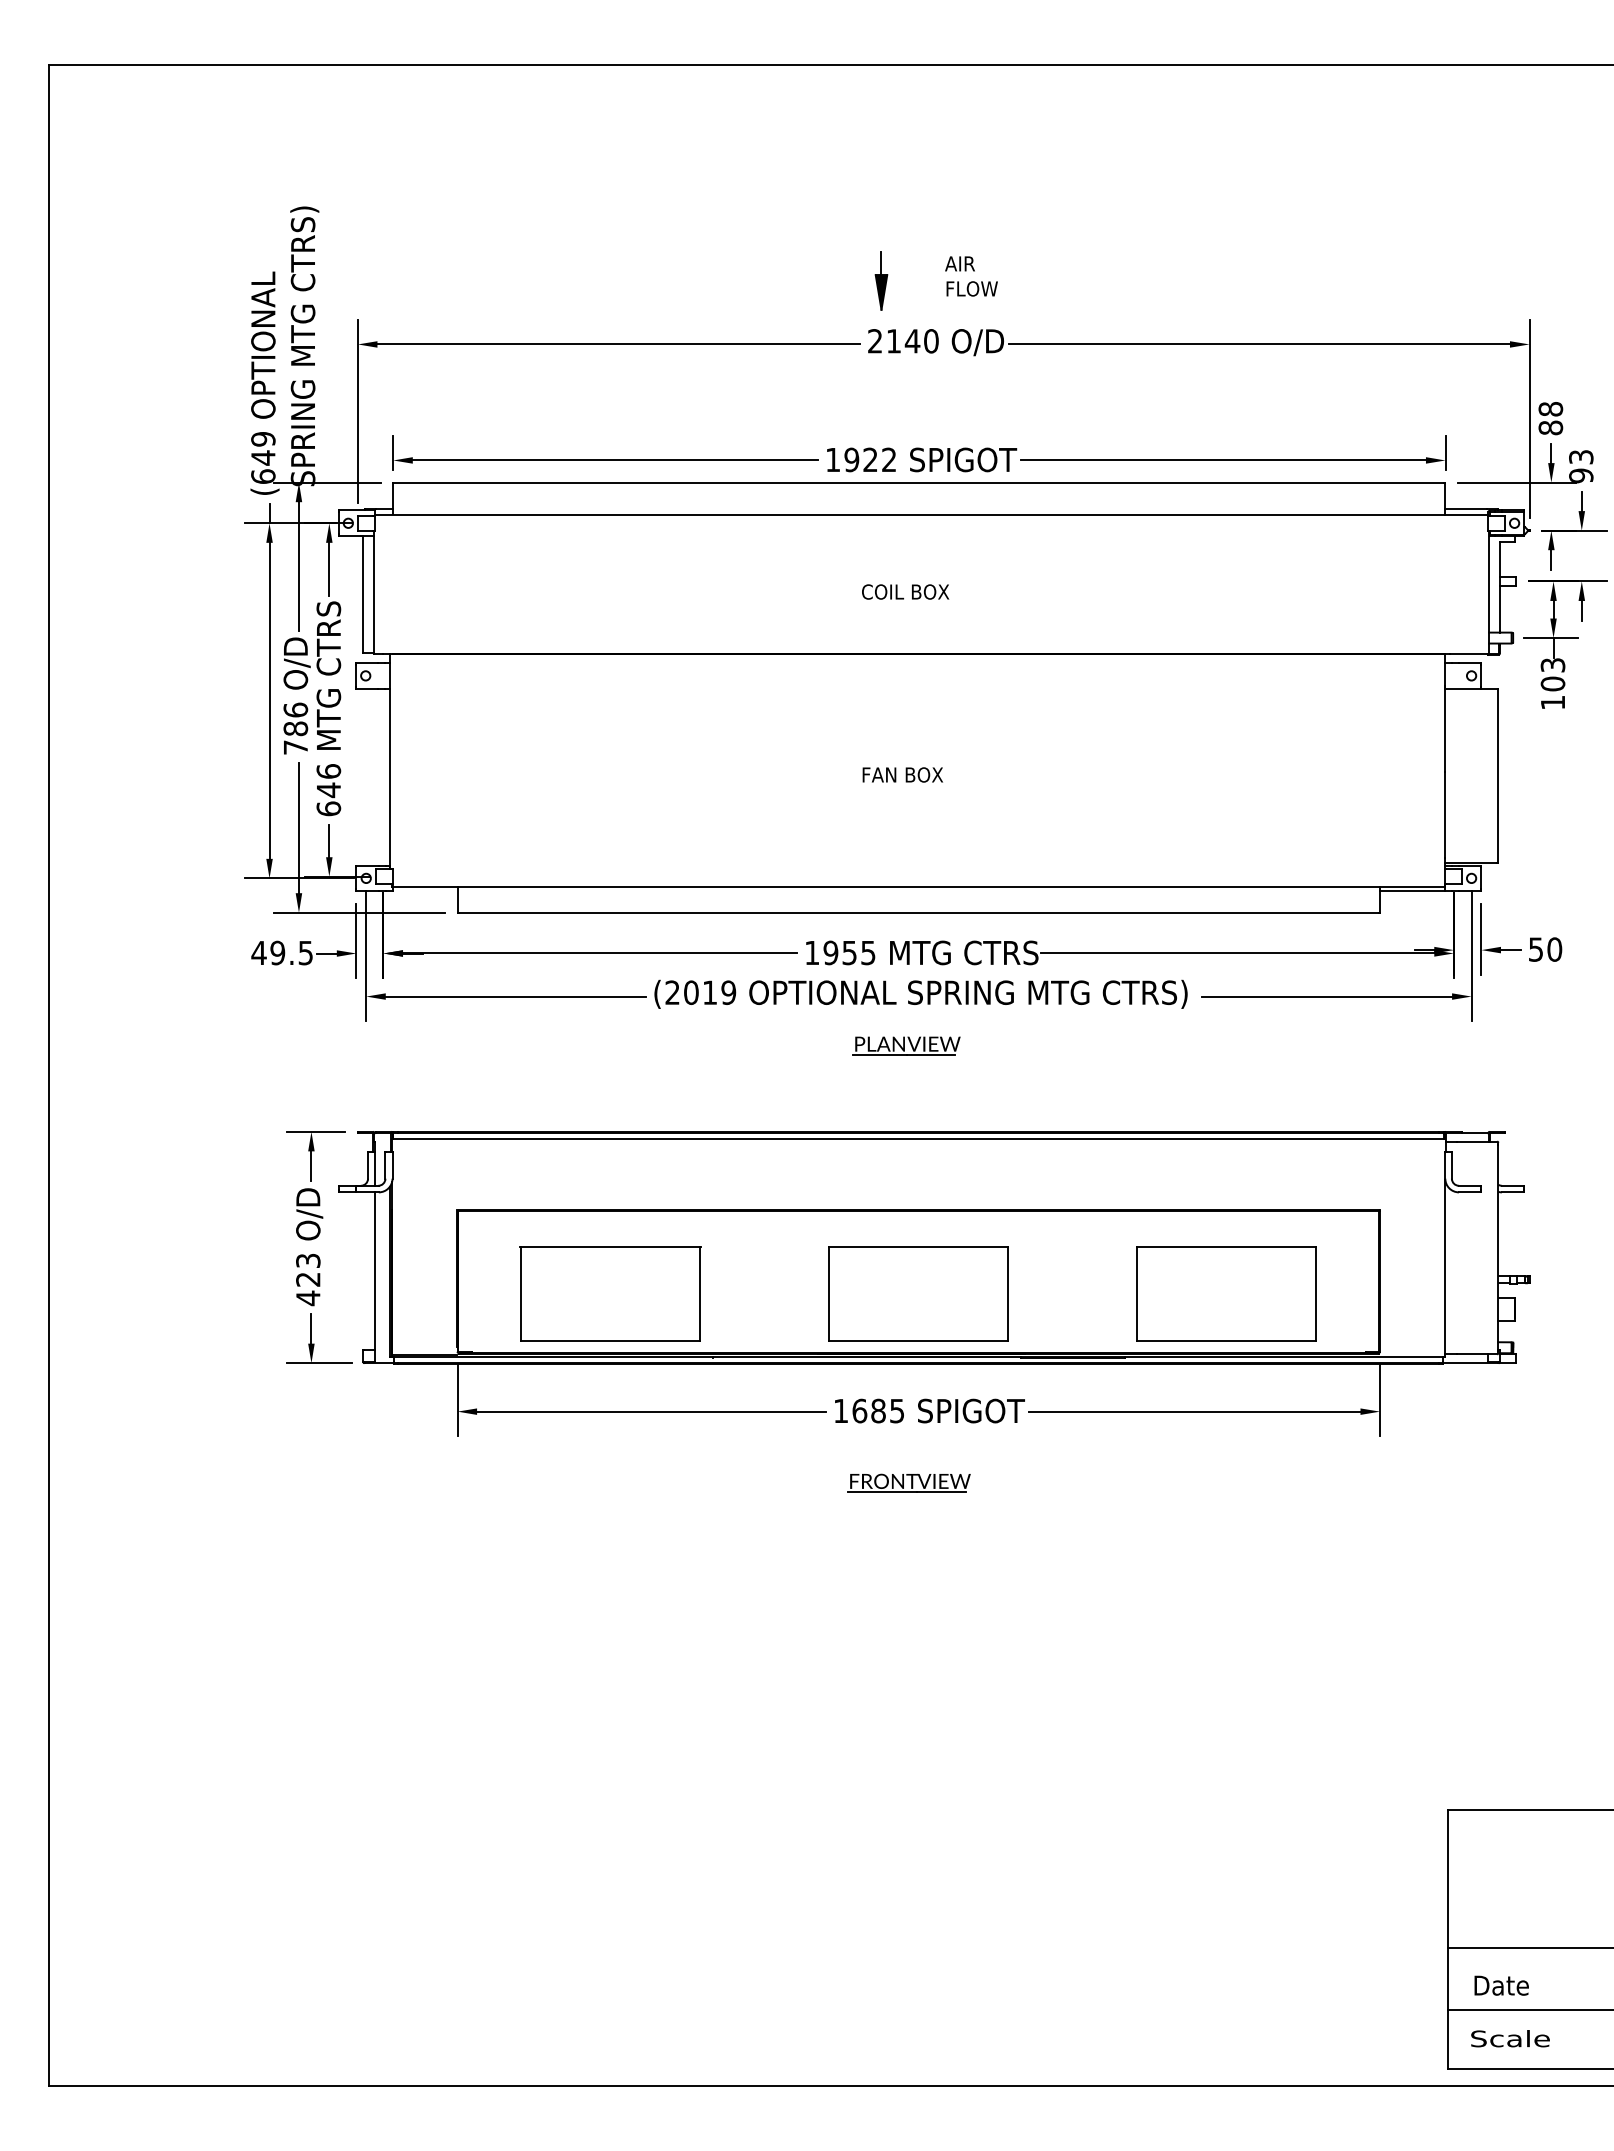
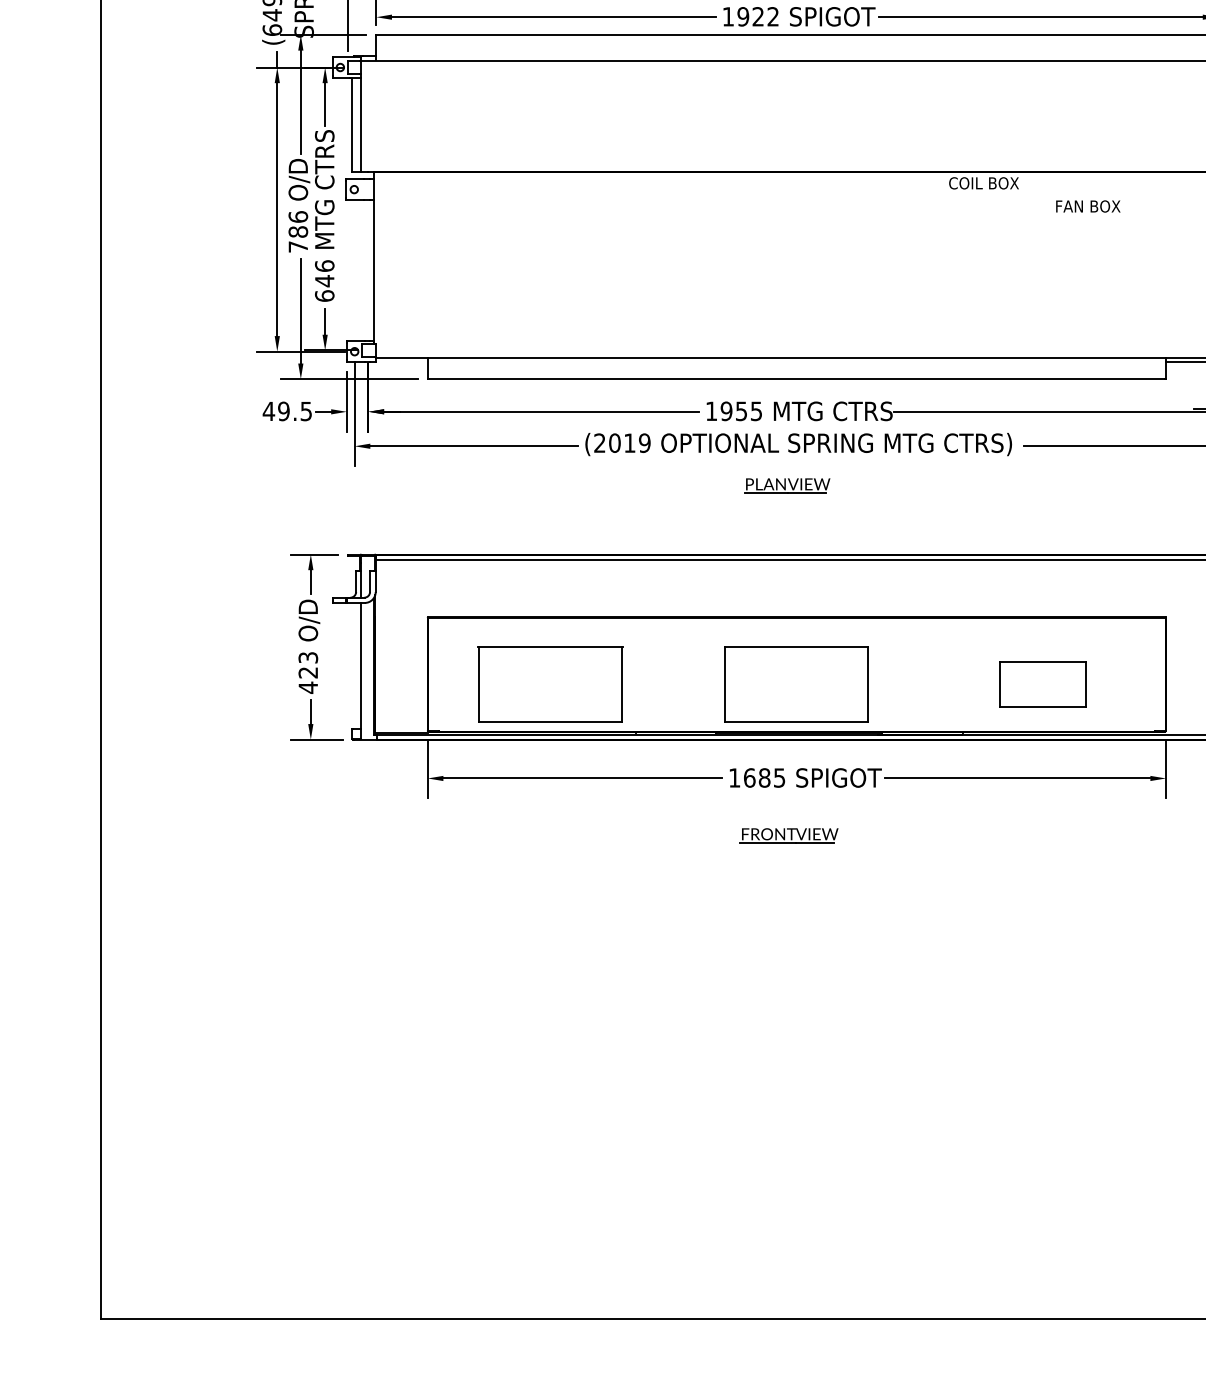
text: (905, 591) -> (983, 182), moved
text: (902, 774) -> (1087, 206), moved
part: (1226, 1293) -> (1043, 683), size x0.6

